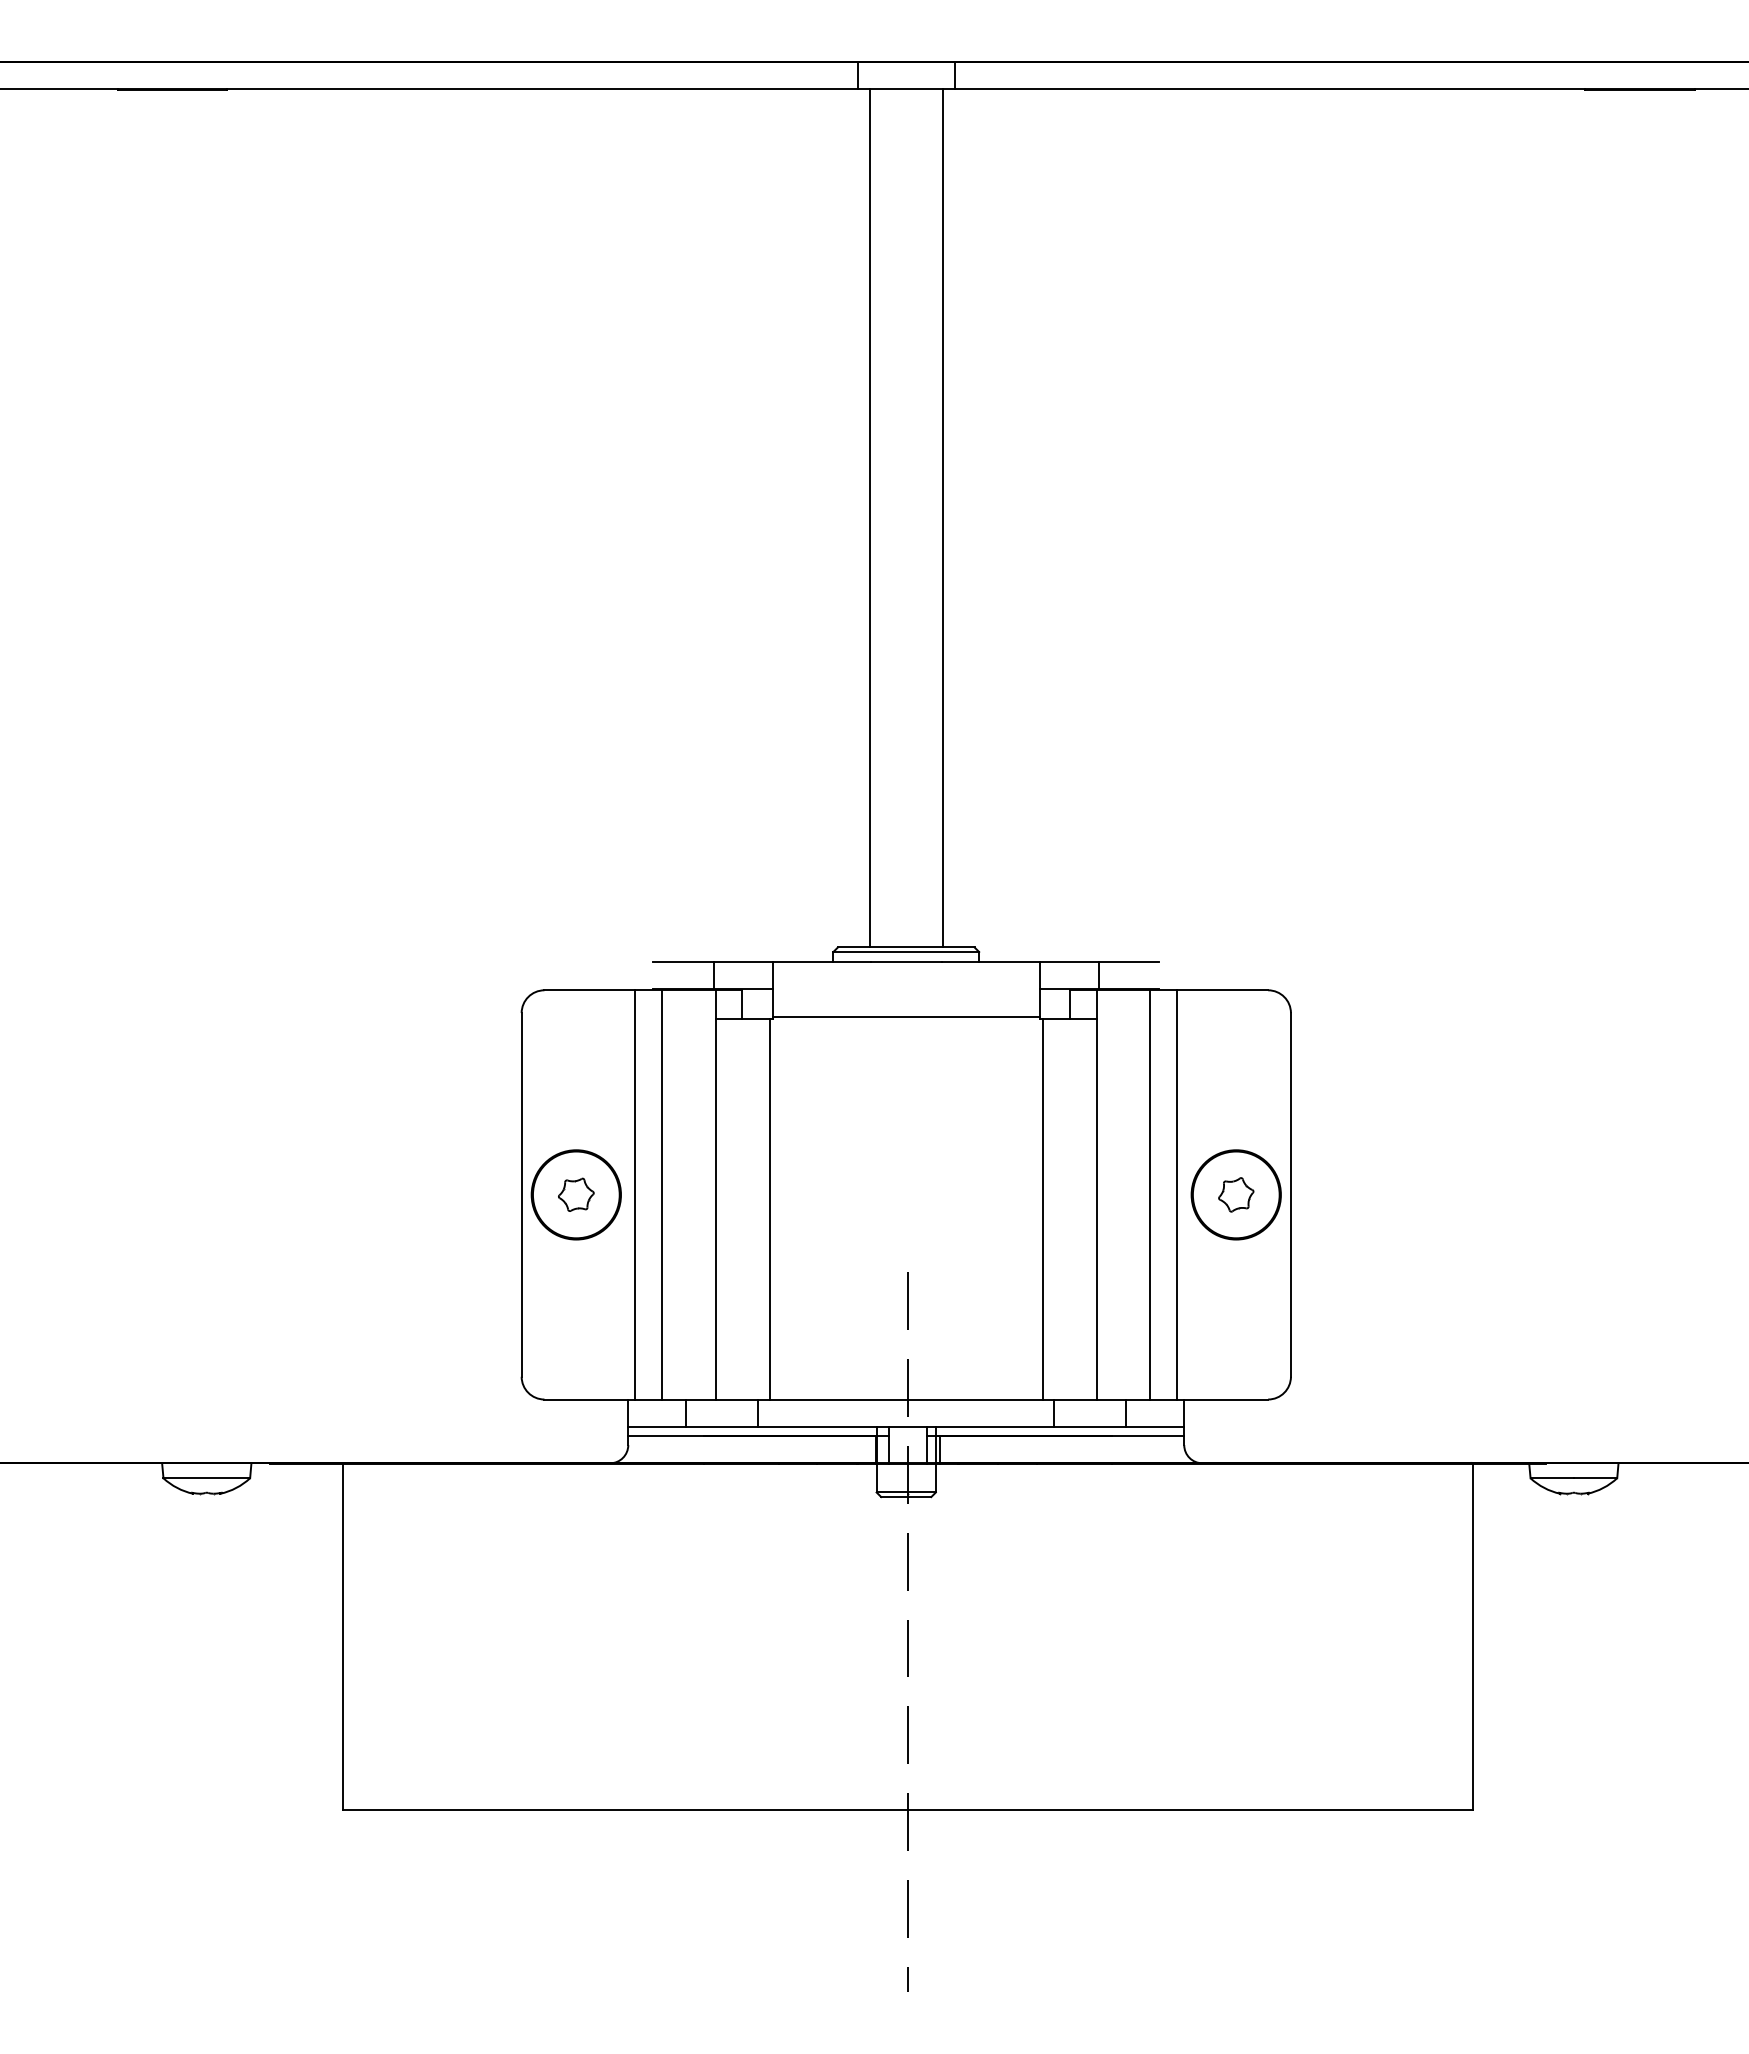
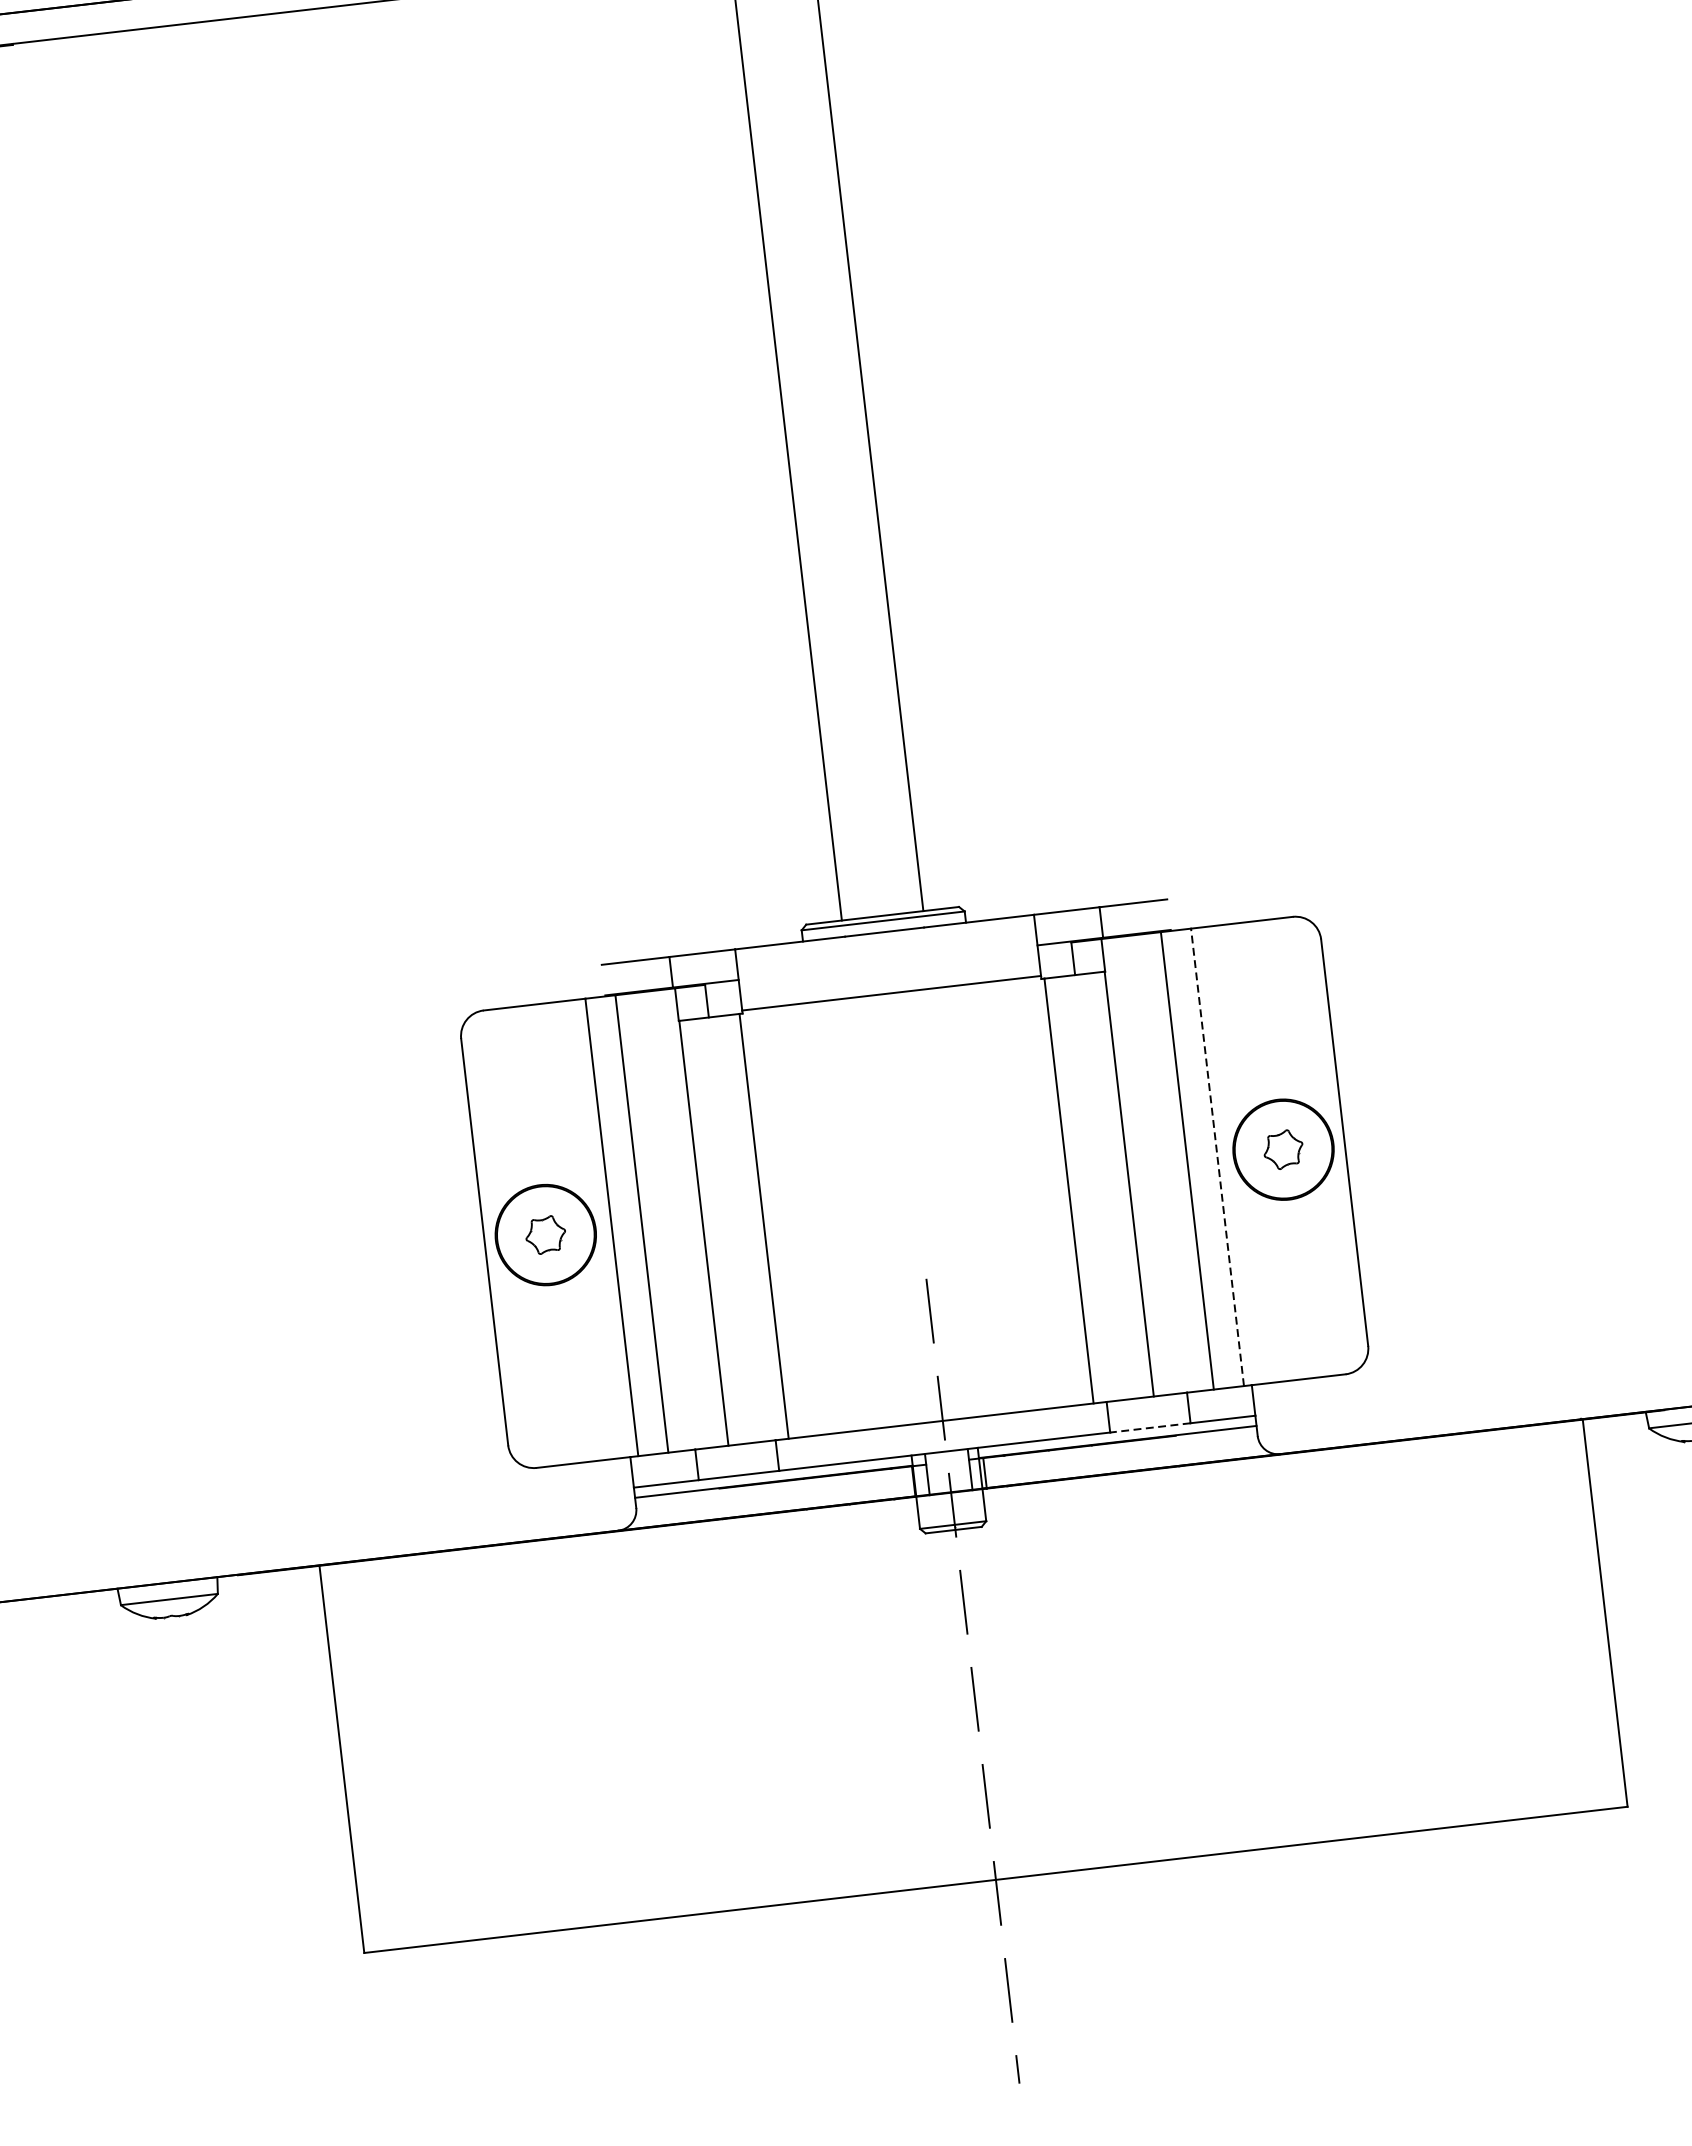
line: (1177, 1194) -> (1217, 1156), solid -> dashed
line: (1090, 1426) -> (1150, 1427), solid -> dashed

